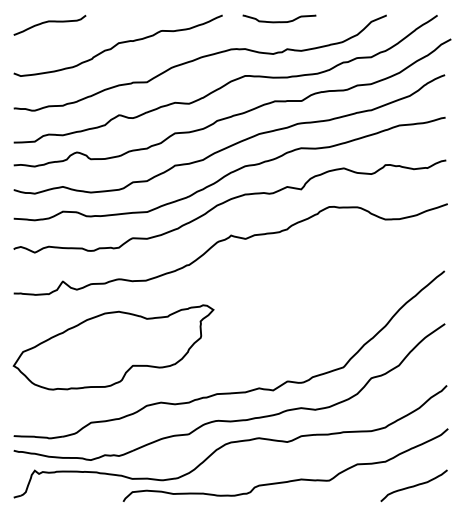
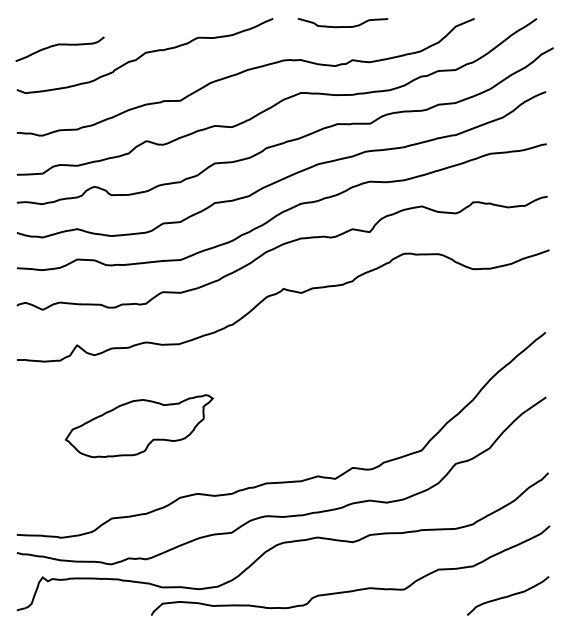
curve: (49, 22) -> (59, 45), moved
part: (113, 347) -> (139, 426), size x0.6

